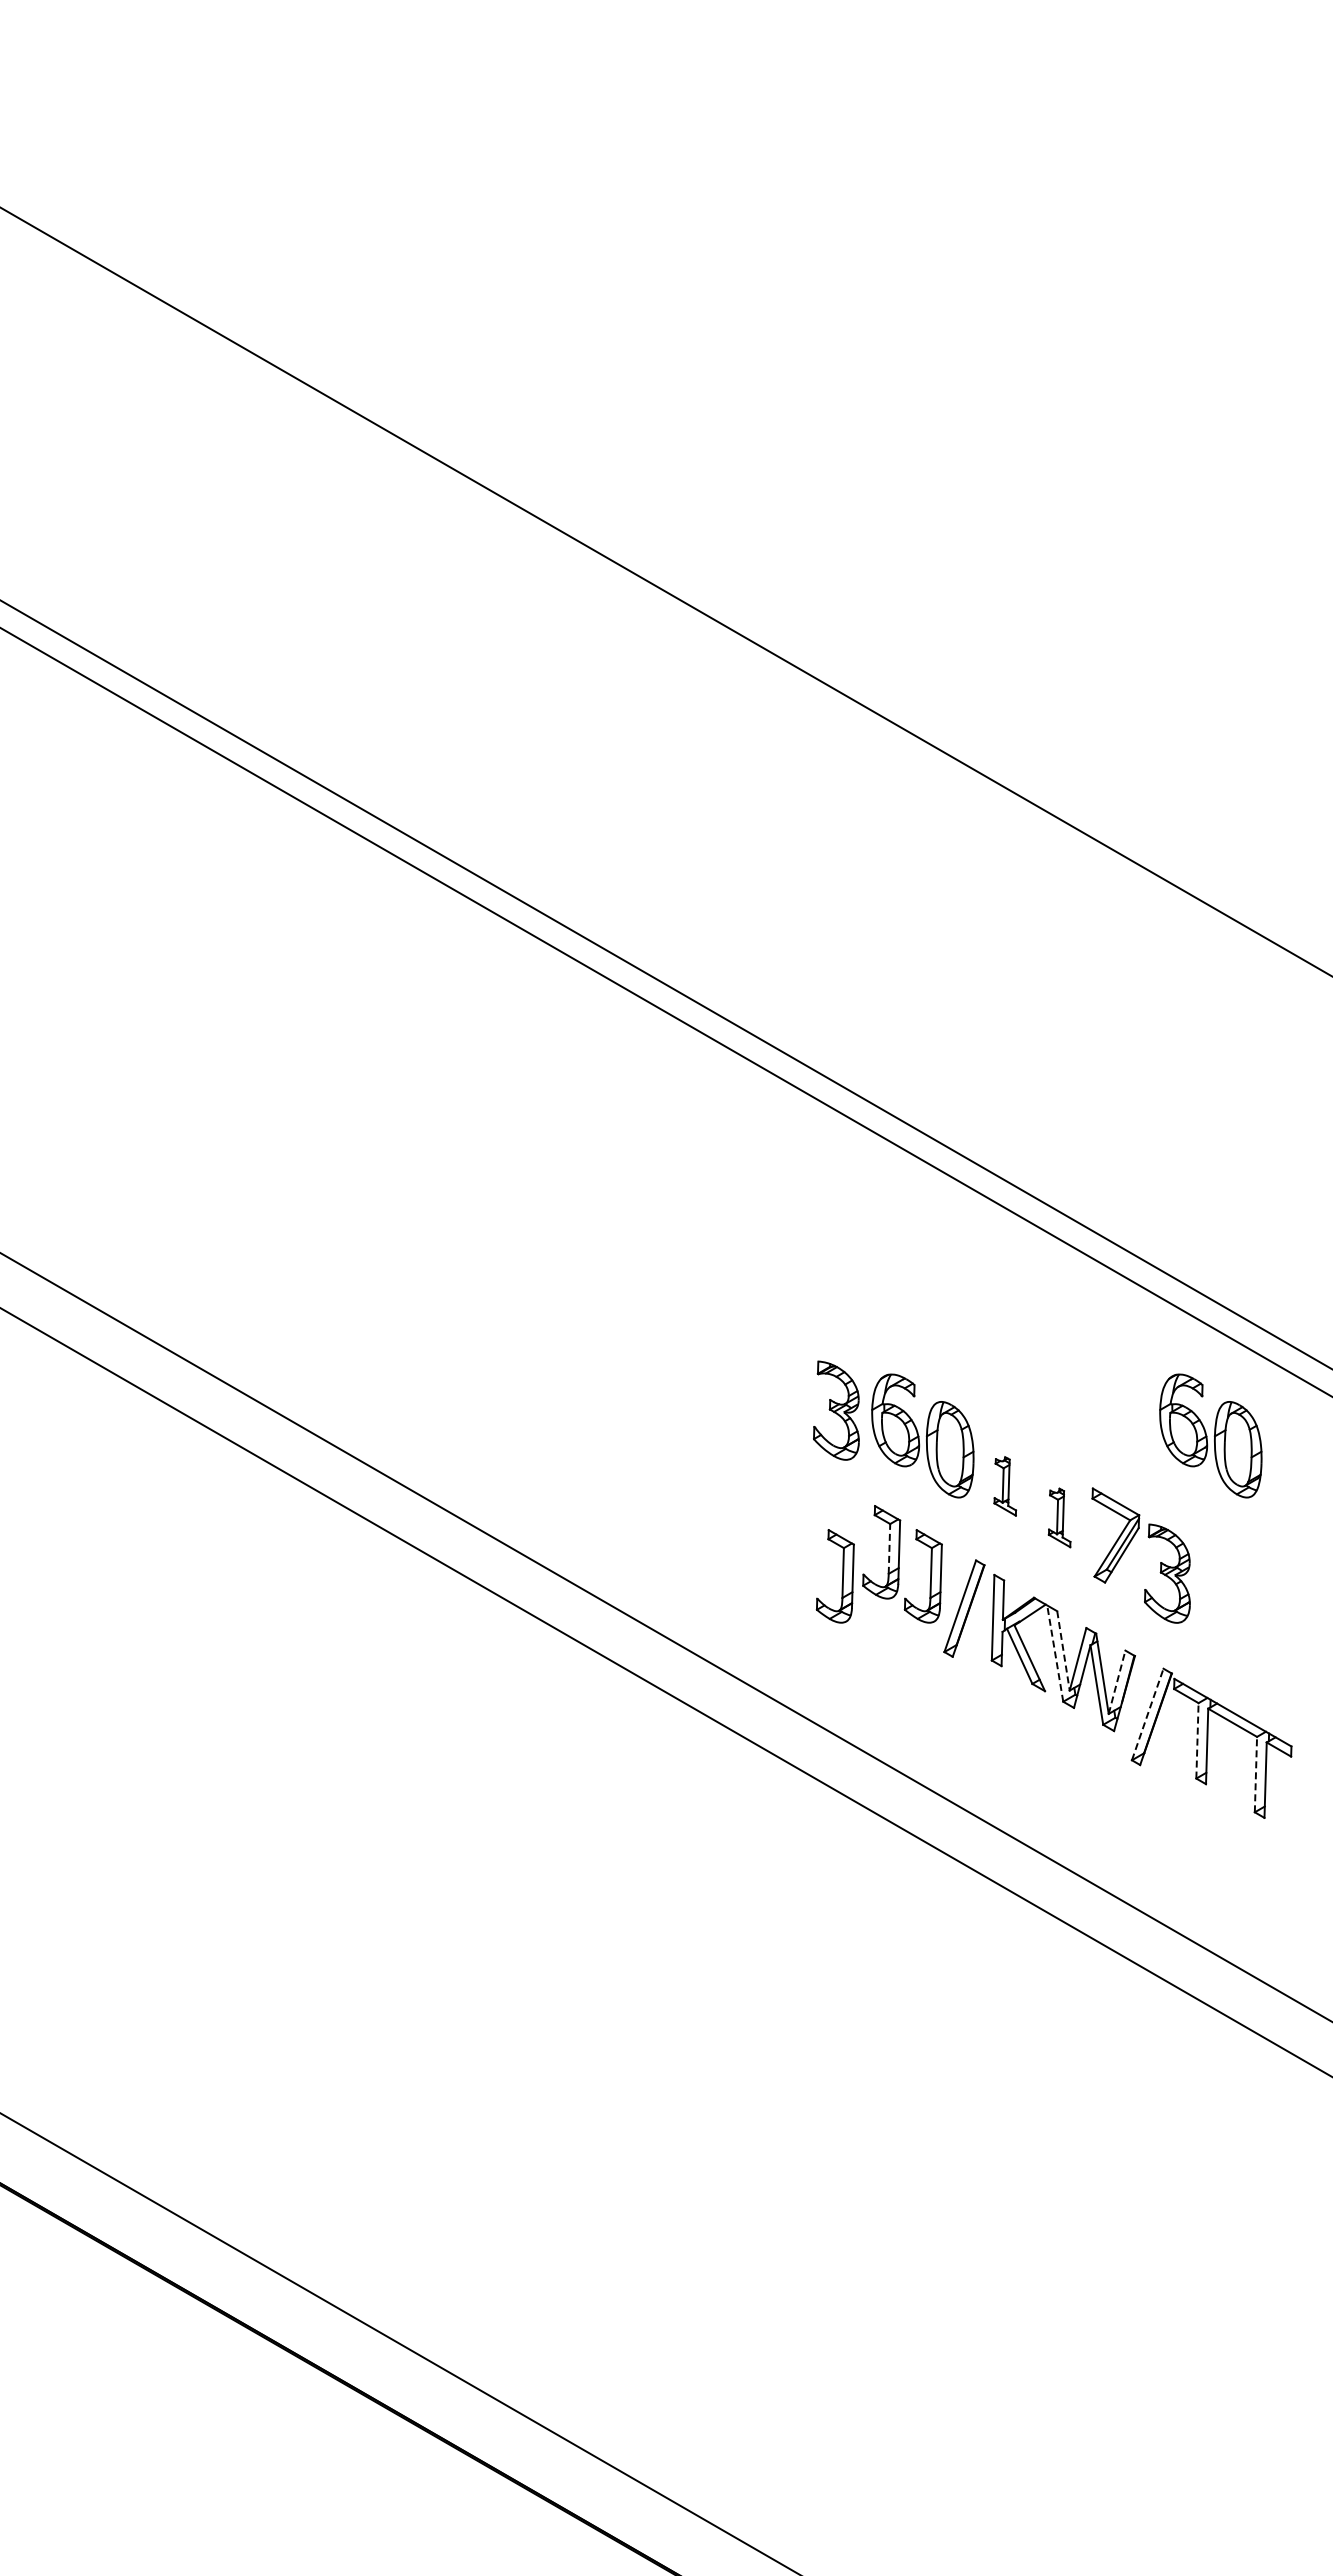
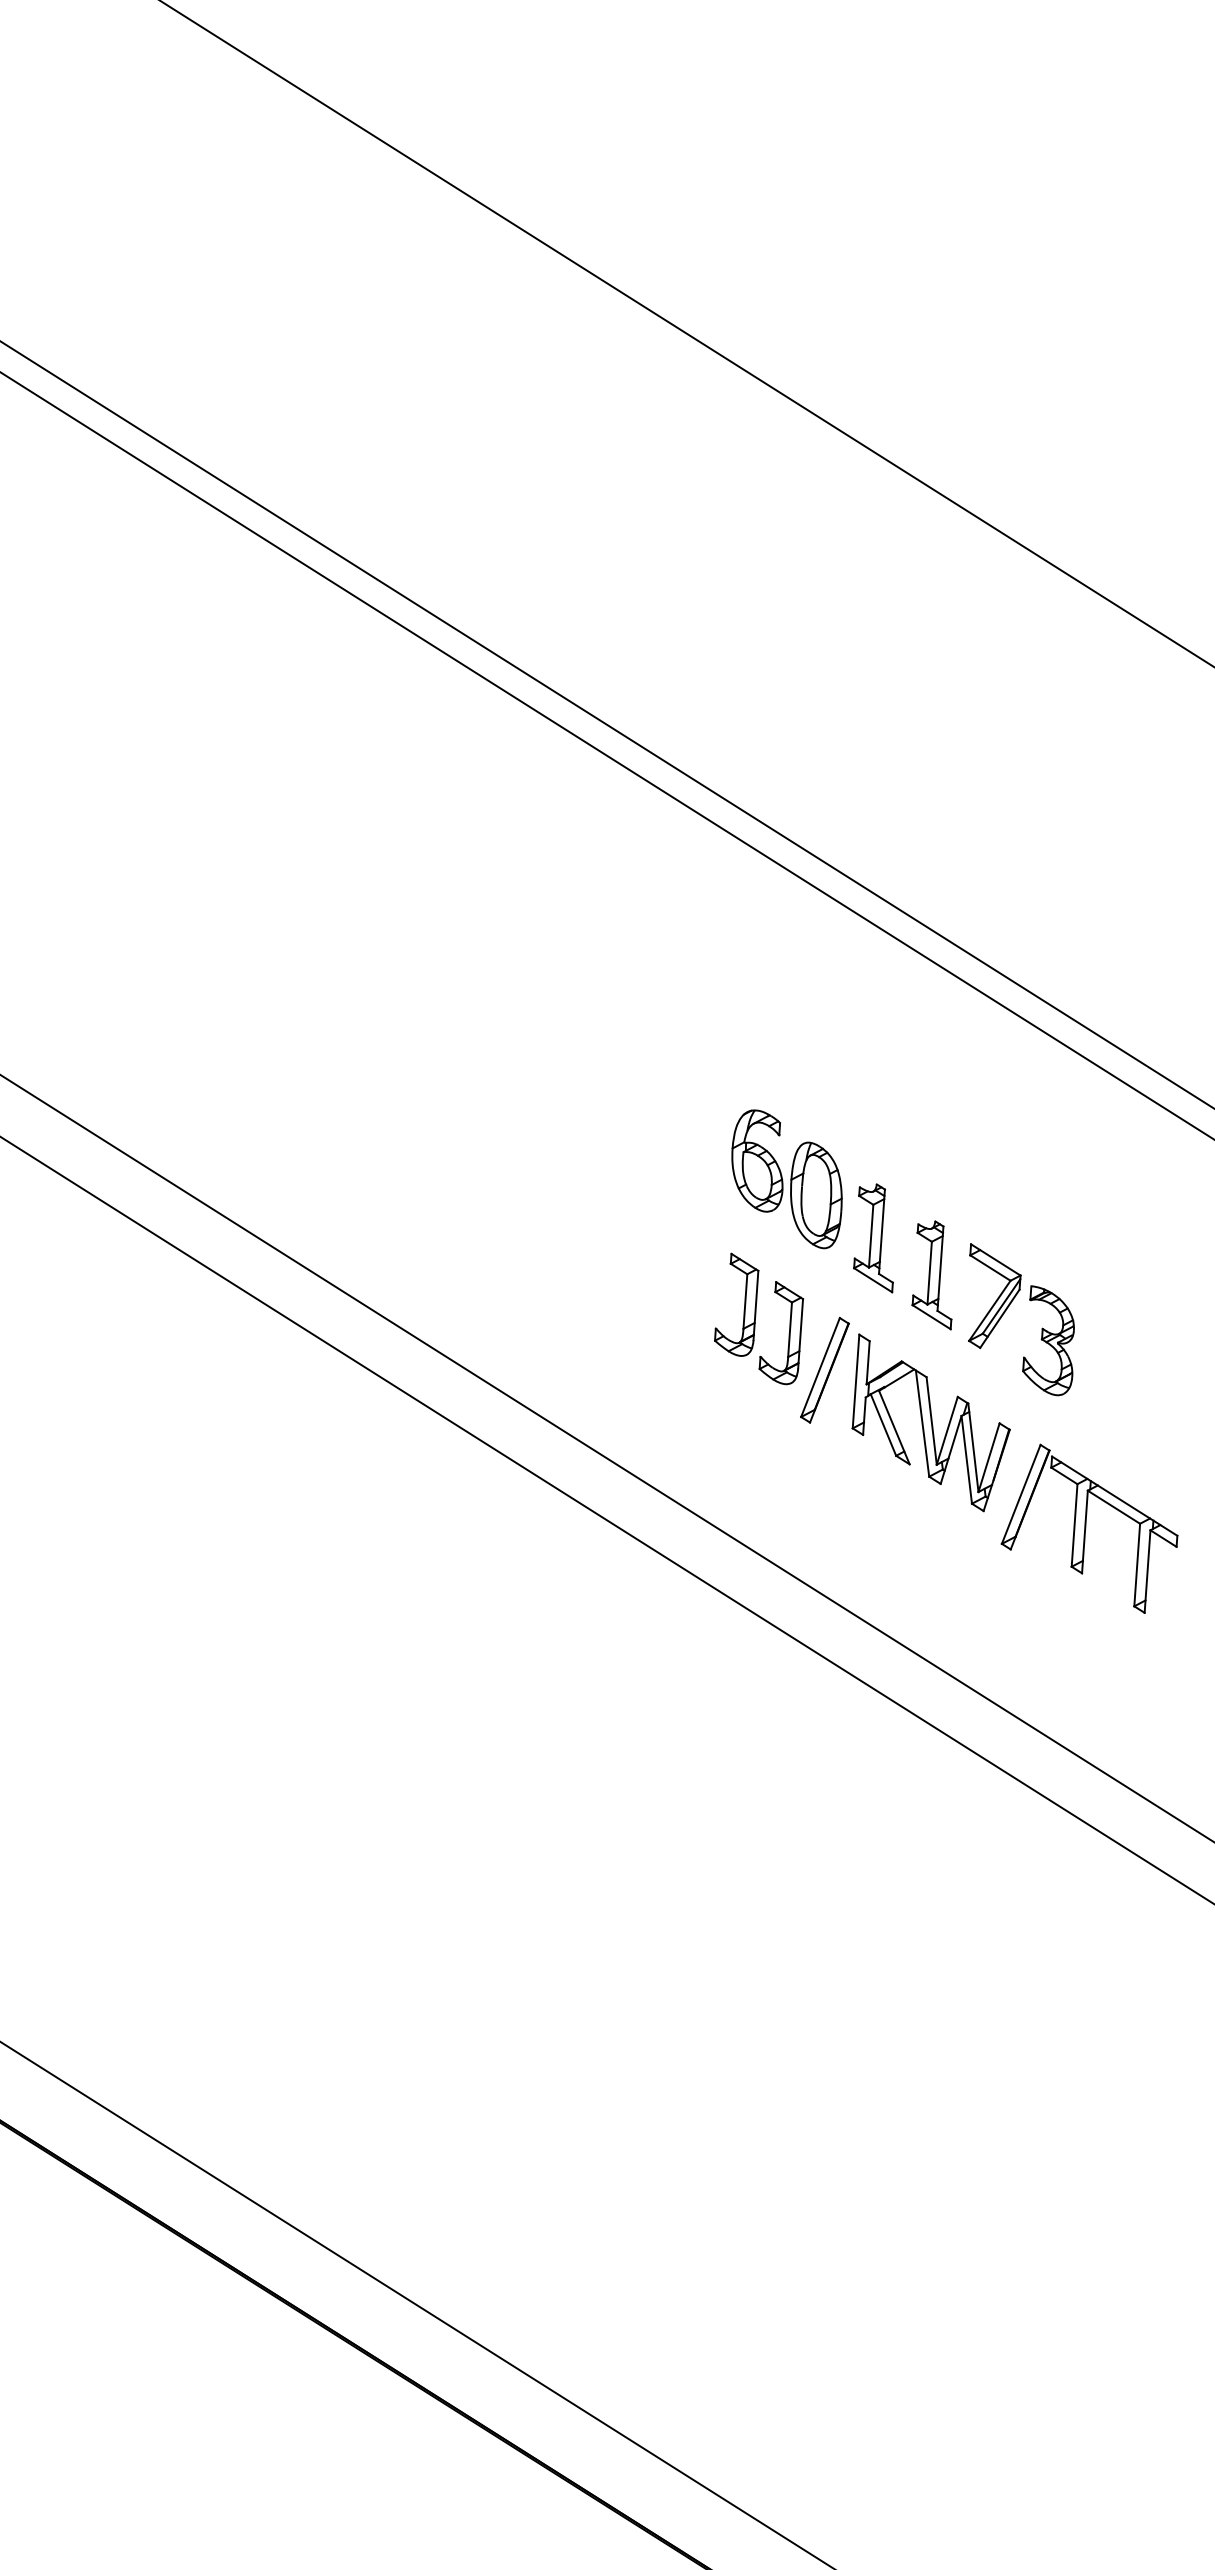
part: (836, 1410) -> (693, 1147), removed
part: (1210, 1435) -> (1102, 1191), removed
part: (1005, 1486) -> (875, 1238), size x1.67
part: (1059, 1517) -> (933, 1274), size x1.67
line: (889, 1548) -> (745, 1301), dashed -> solid
part: (842, 1576) -> (692, 1329), removed
line: (1063, 1651) -> (931, 1421), dashed -> solid
line: (1055, 1653) -> (922, 1423), dashed -> solid
line: (1117, 1682) -> (989, 1457), dashed -> solid
line: (1147, 1714) -> (1020, 1494), dashed -> solid
line: (1197, 1740) -> (1074, 1525), dashed -> solid
line: (1255, 1774) -> (1136, 1564), dashed -> solid

